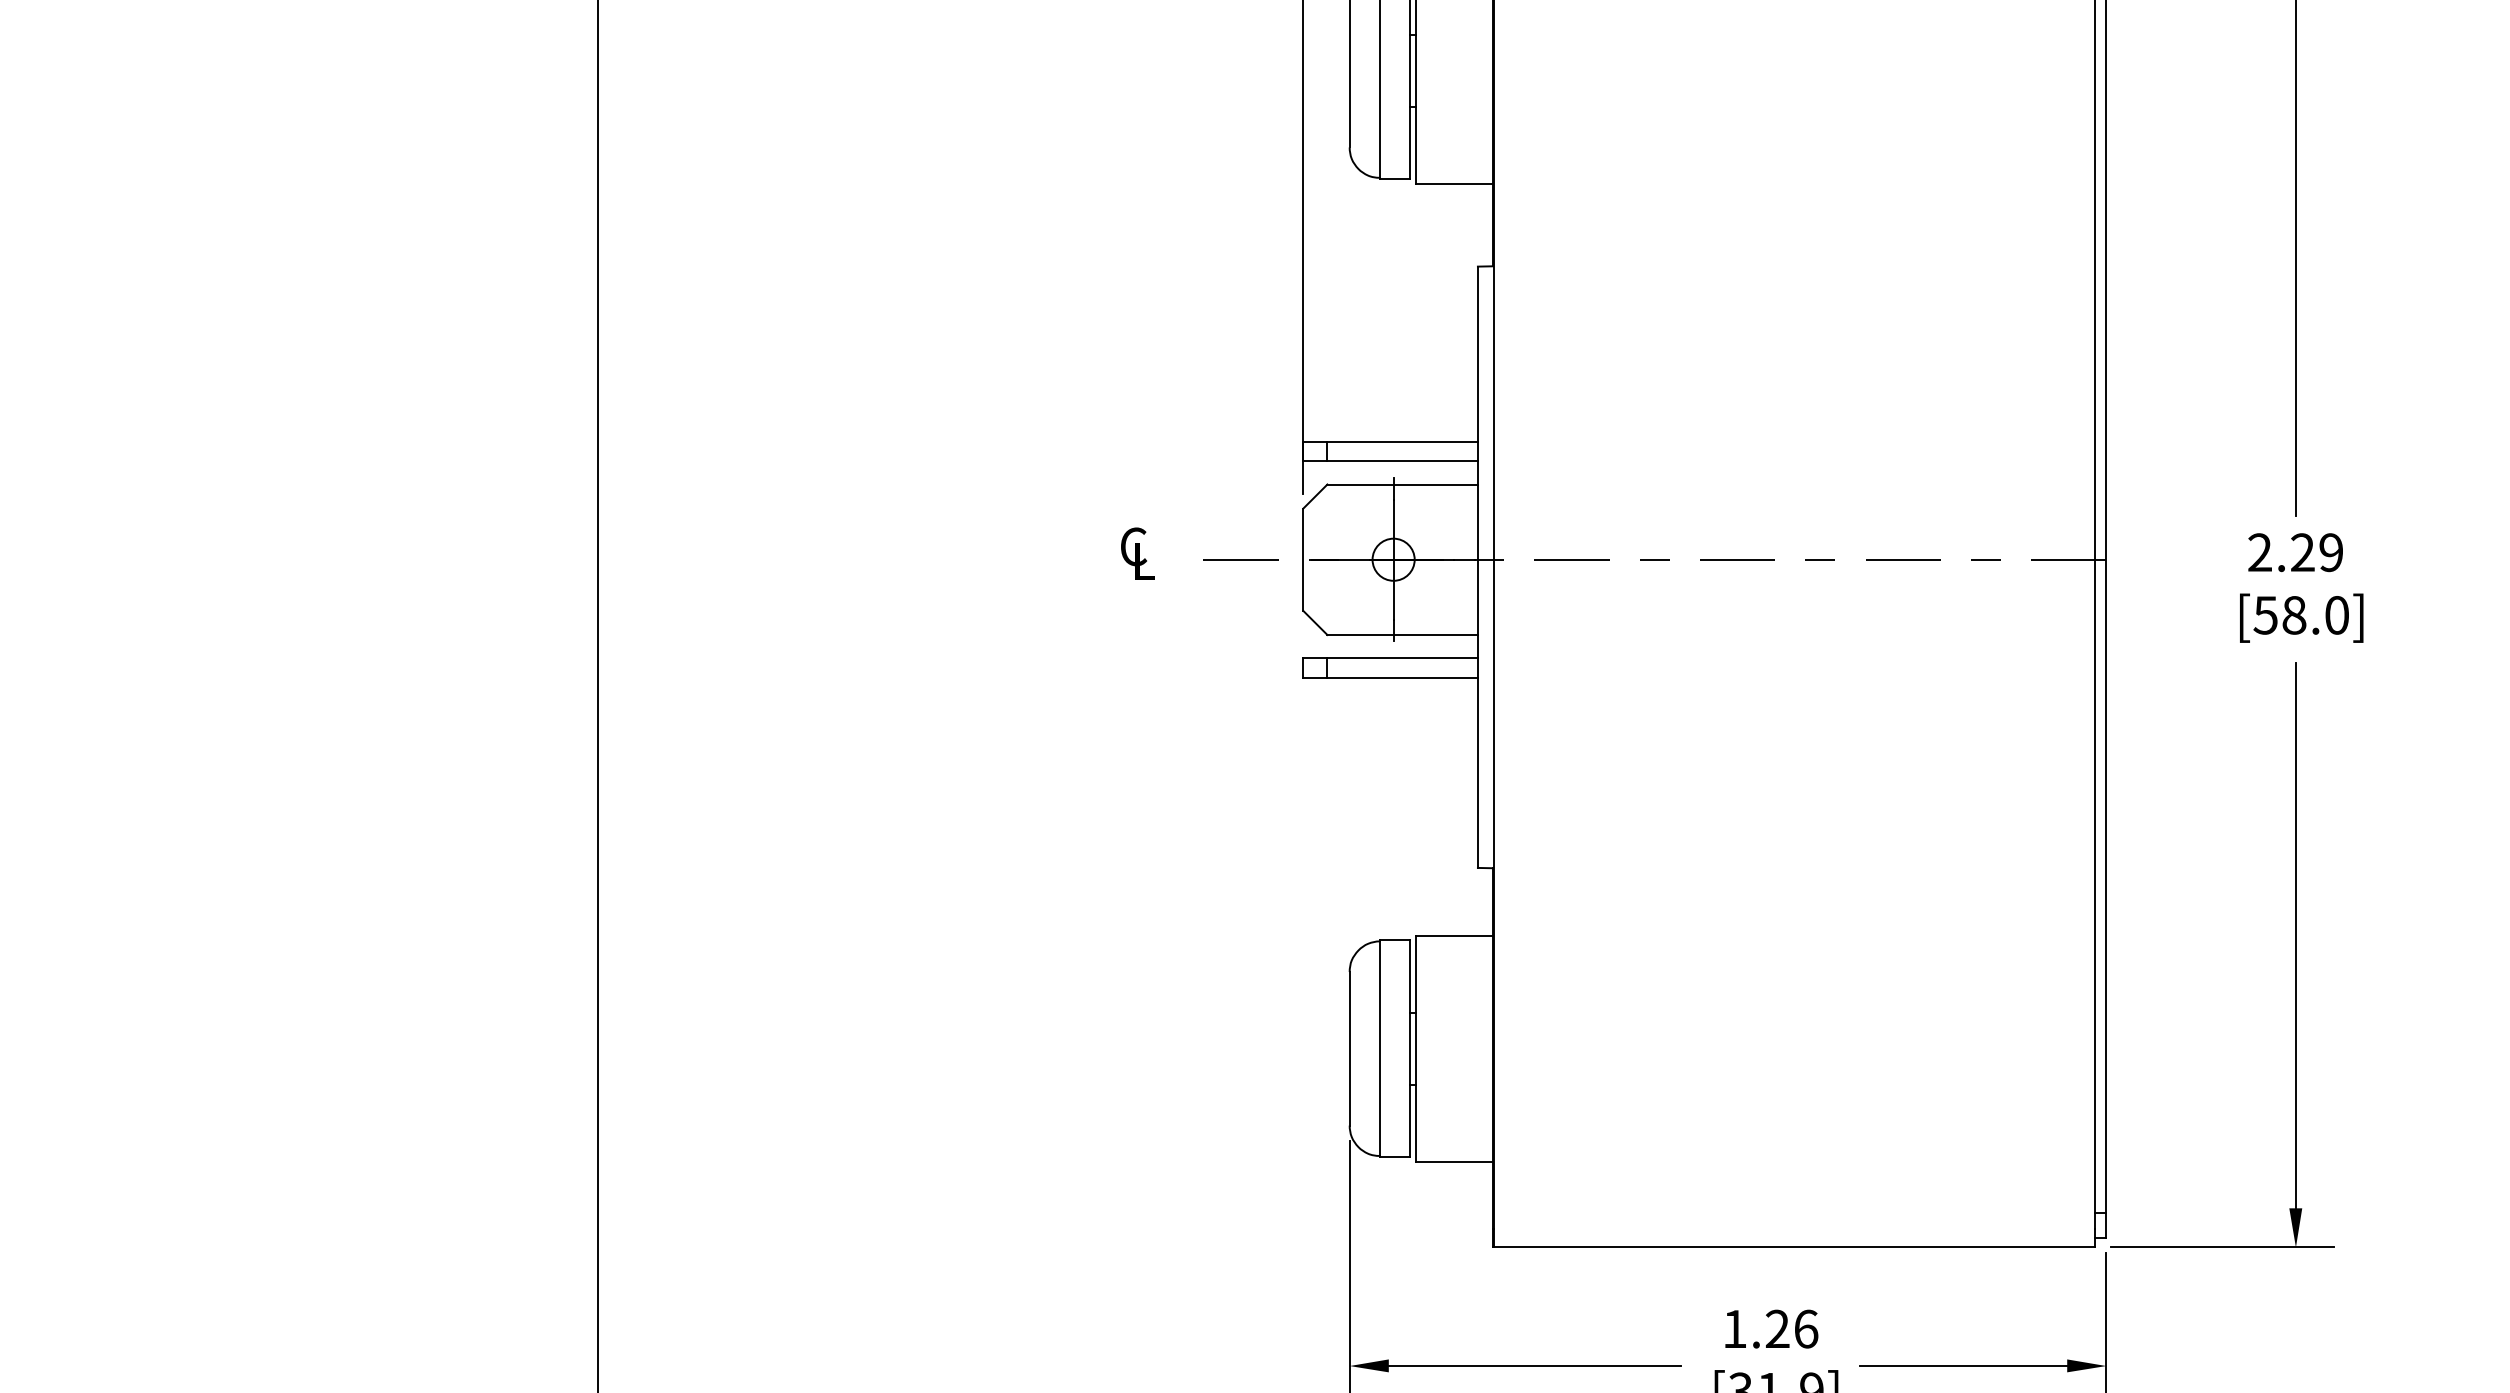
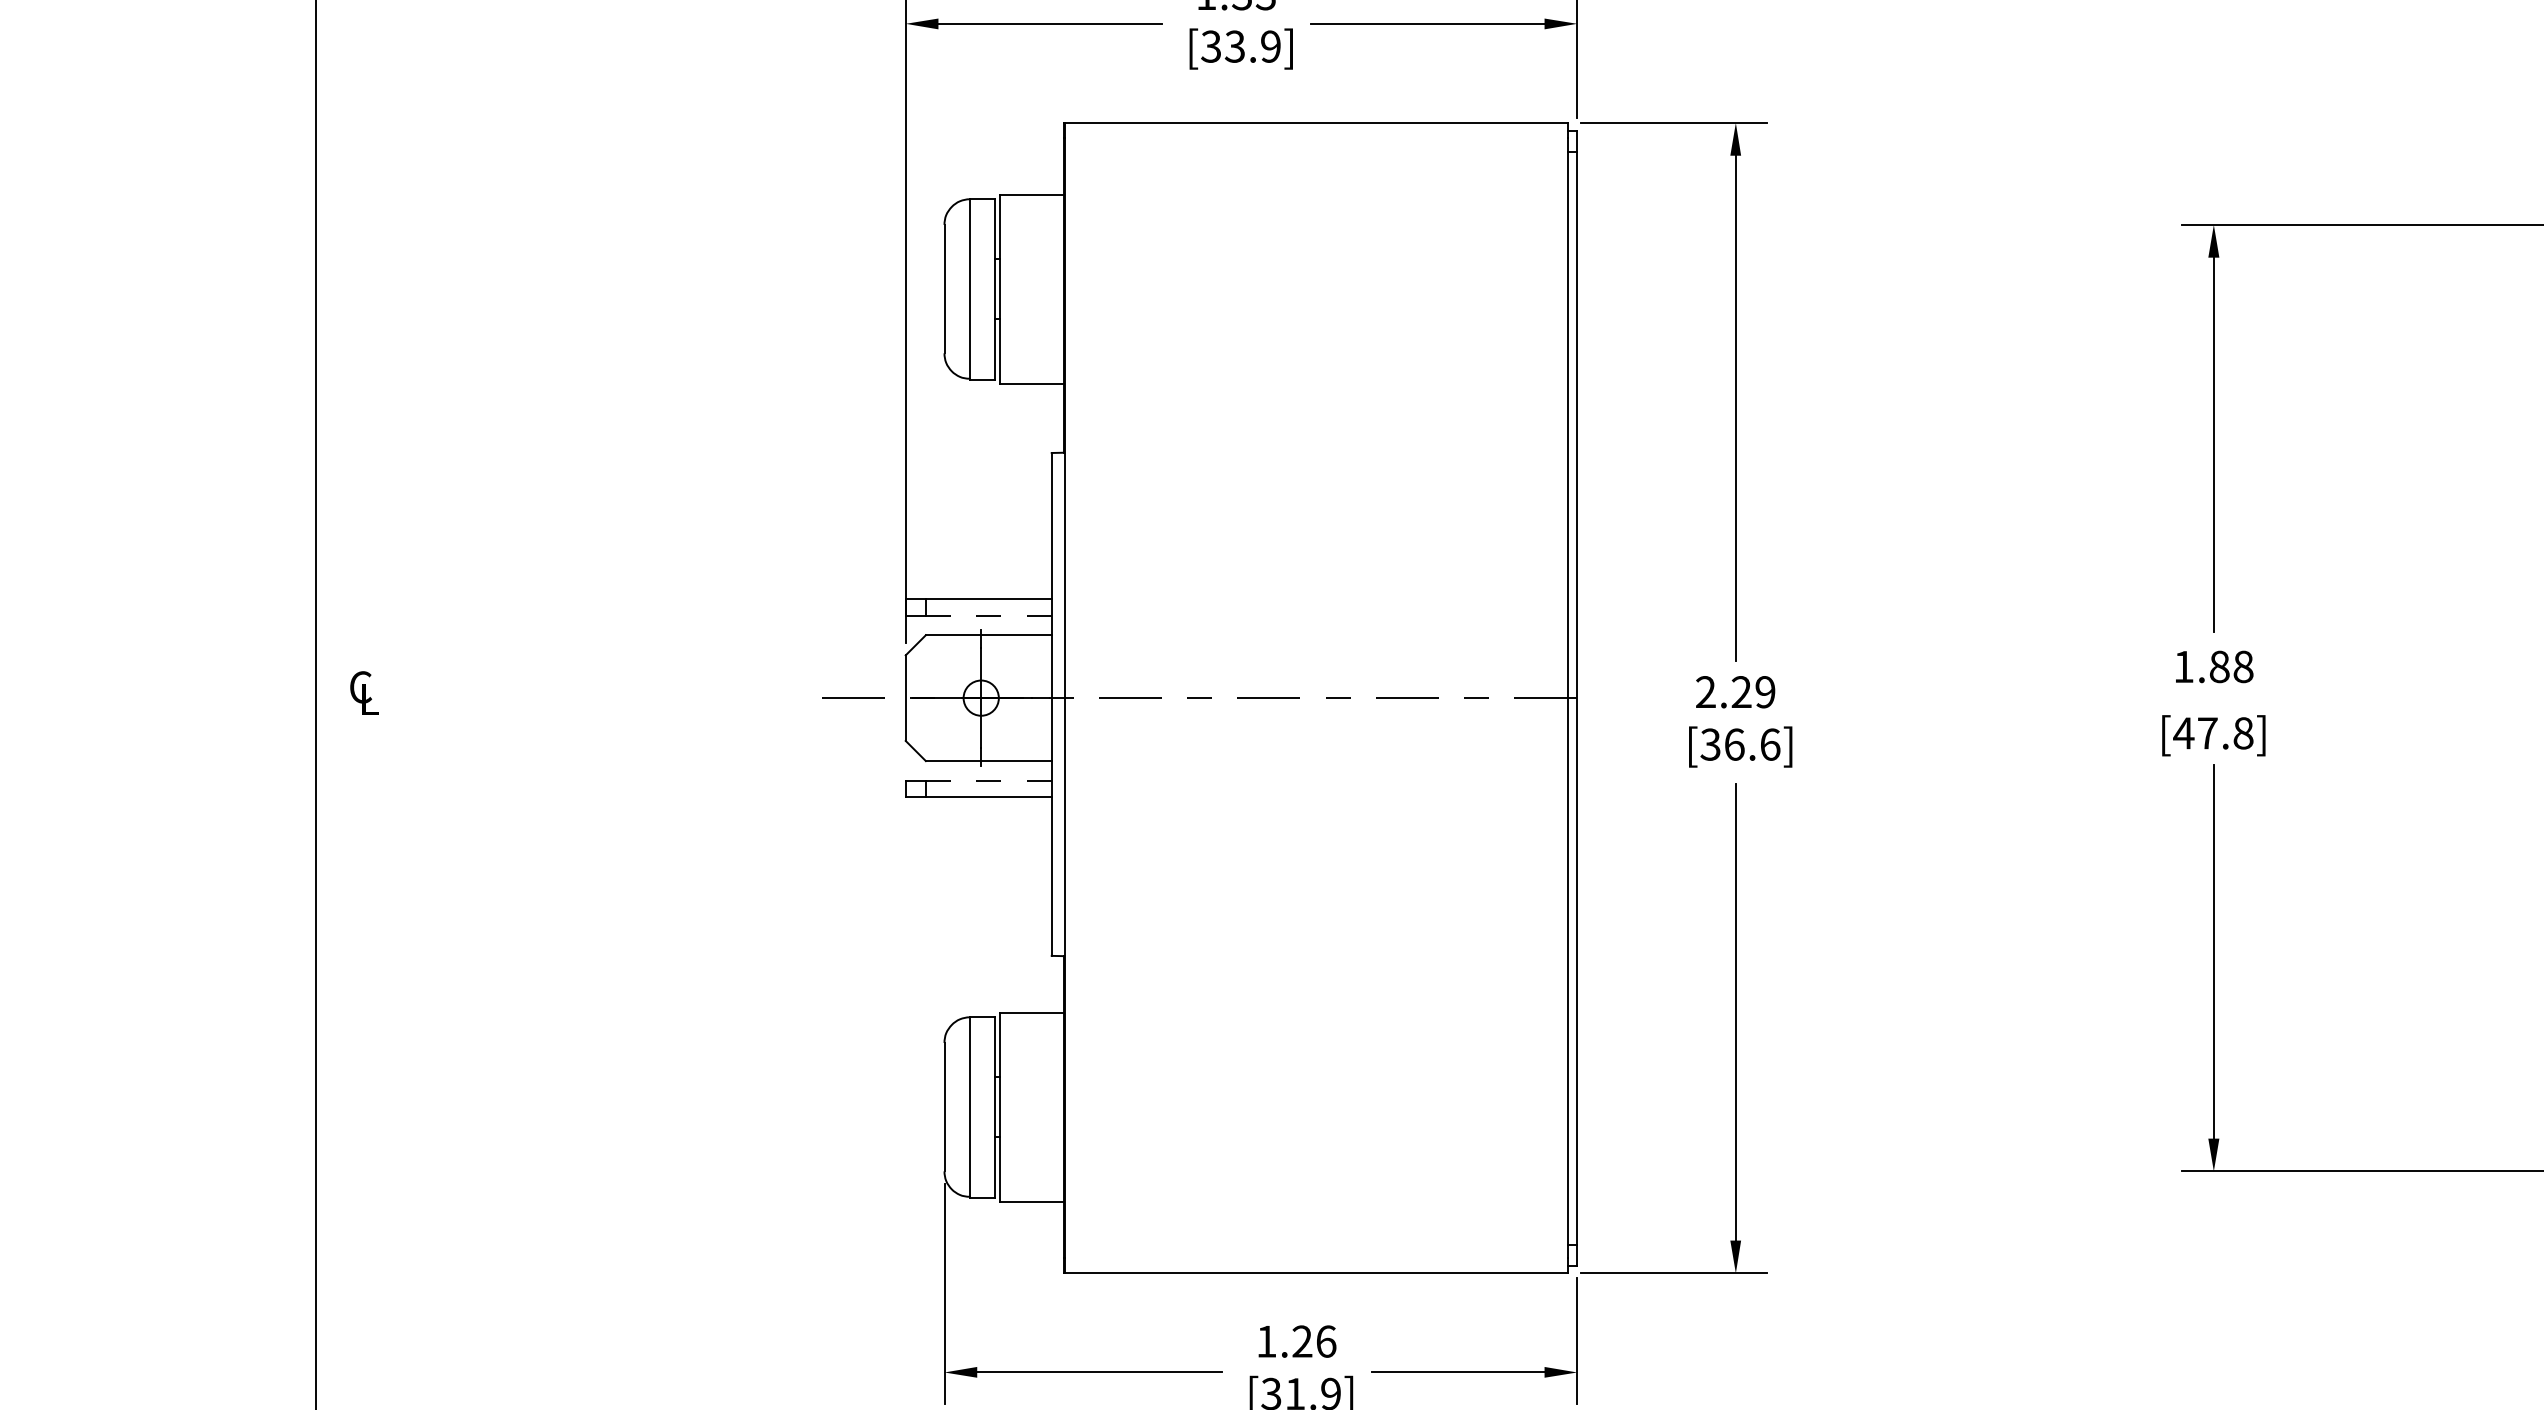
line: (1402, 460) -> (988, 615), solid -> dashed
text: (1138, 552) -> (364, 692), moved
text: (2301, 615) -> (1740, 744), [58.0] -> [36.6]
line: (1402, 658) -> (988, 780), solid -> dashed

